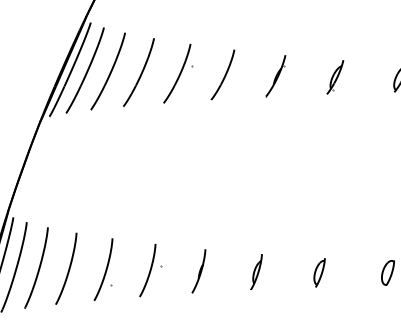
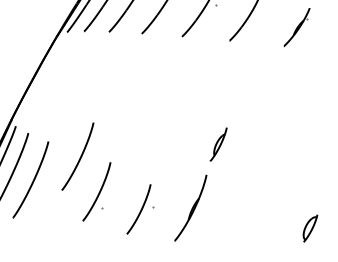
part: (66, 268) -> (78, 156), moved
part: (150, 270) -> (141, 209), moved
part: (198, 271) -> (190, 208), size x1.6
part: (256, 271) -> (218, 143), moved

